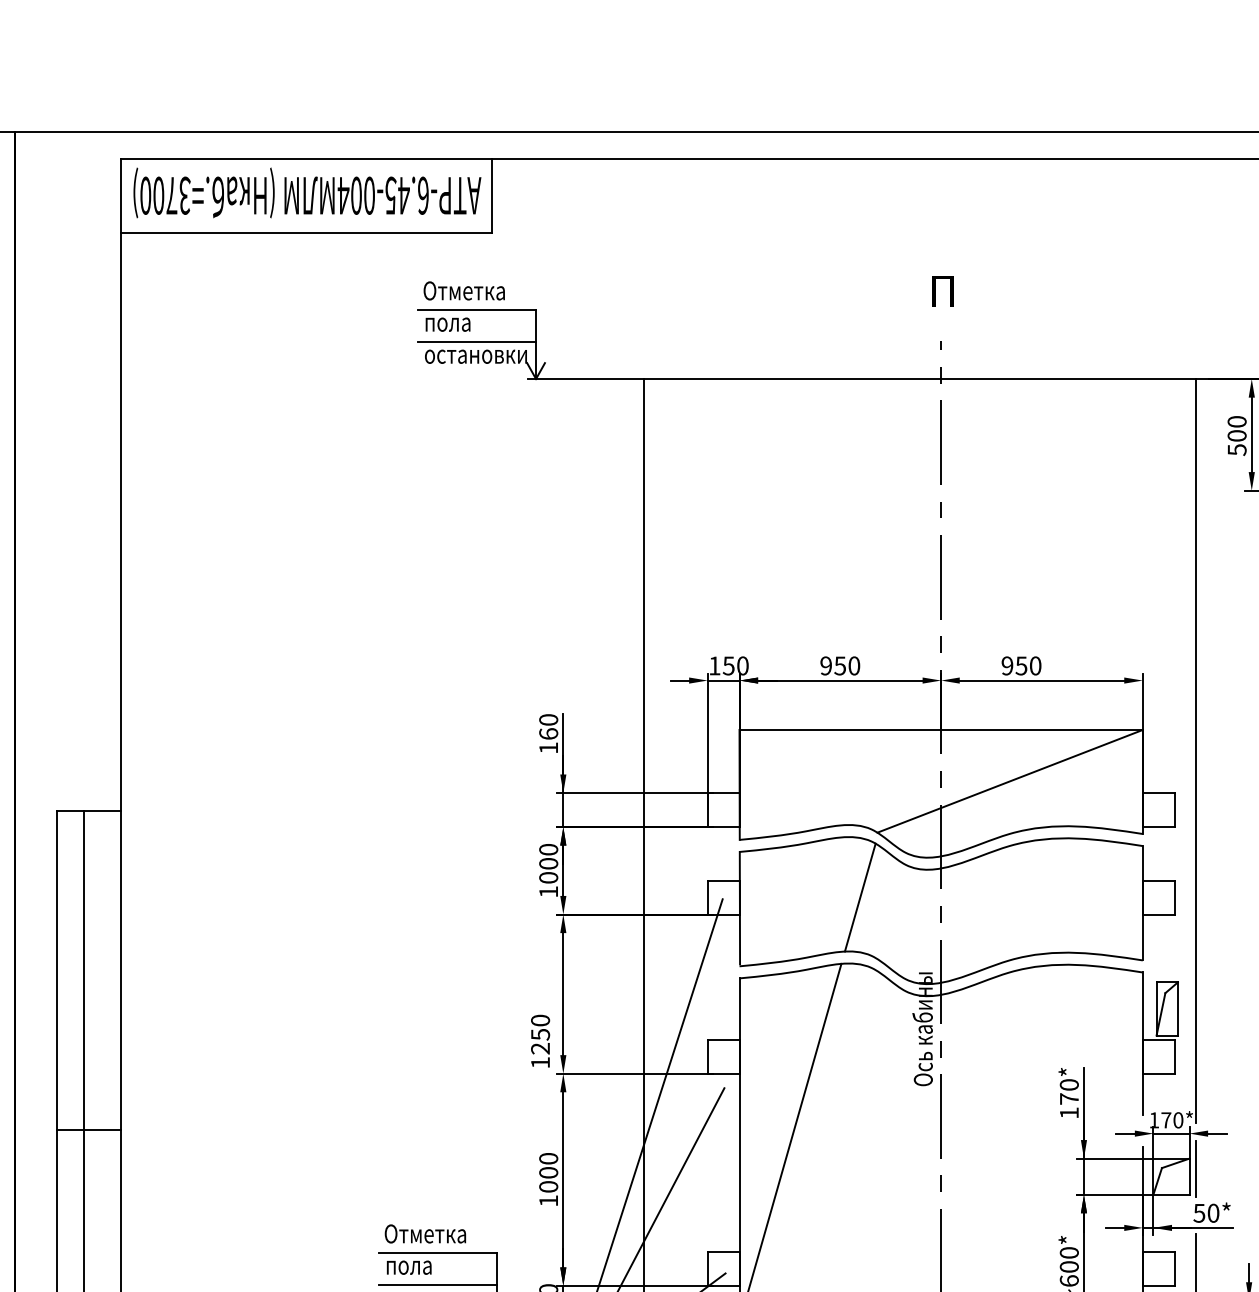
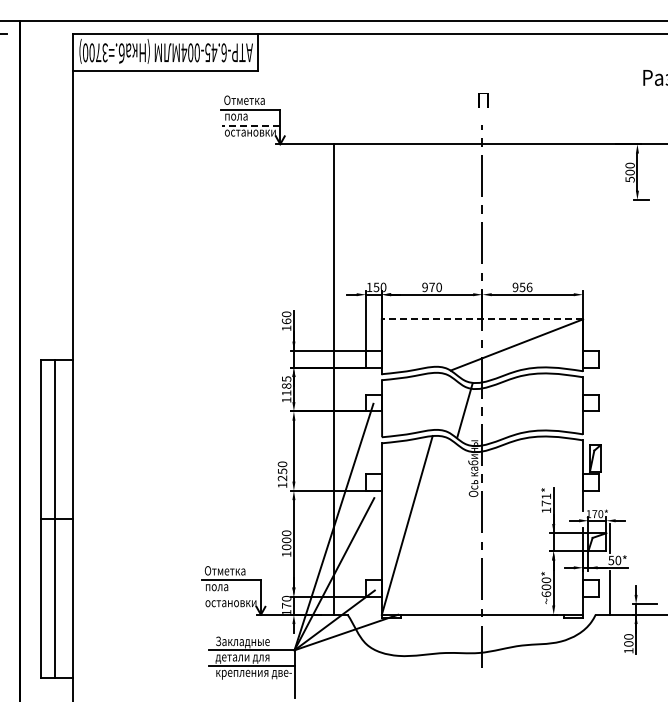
line: (476, 341) -> (250, 125), solid -> dashed
text: (1035, 664) -> (529, 286), 950 -> 956
text: (839, 666) -> (431, 287), 950 -> 970
line: (941, 730) -> (482, 319), solid -> dashed
line: (1195, 750) -> (609, 329), removed
text: (548, 862) -> (286, 385), 1000 -> 1185
line: (859, 896) -> (464, 409), moved
text: (1069, 1084) -> (546, 496), 170* -> 171*
line: (438, 1285) -> (231, 596), removed

